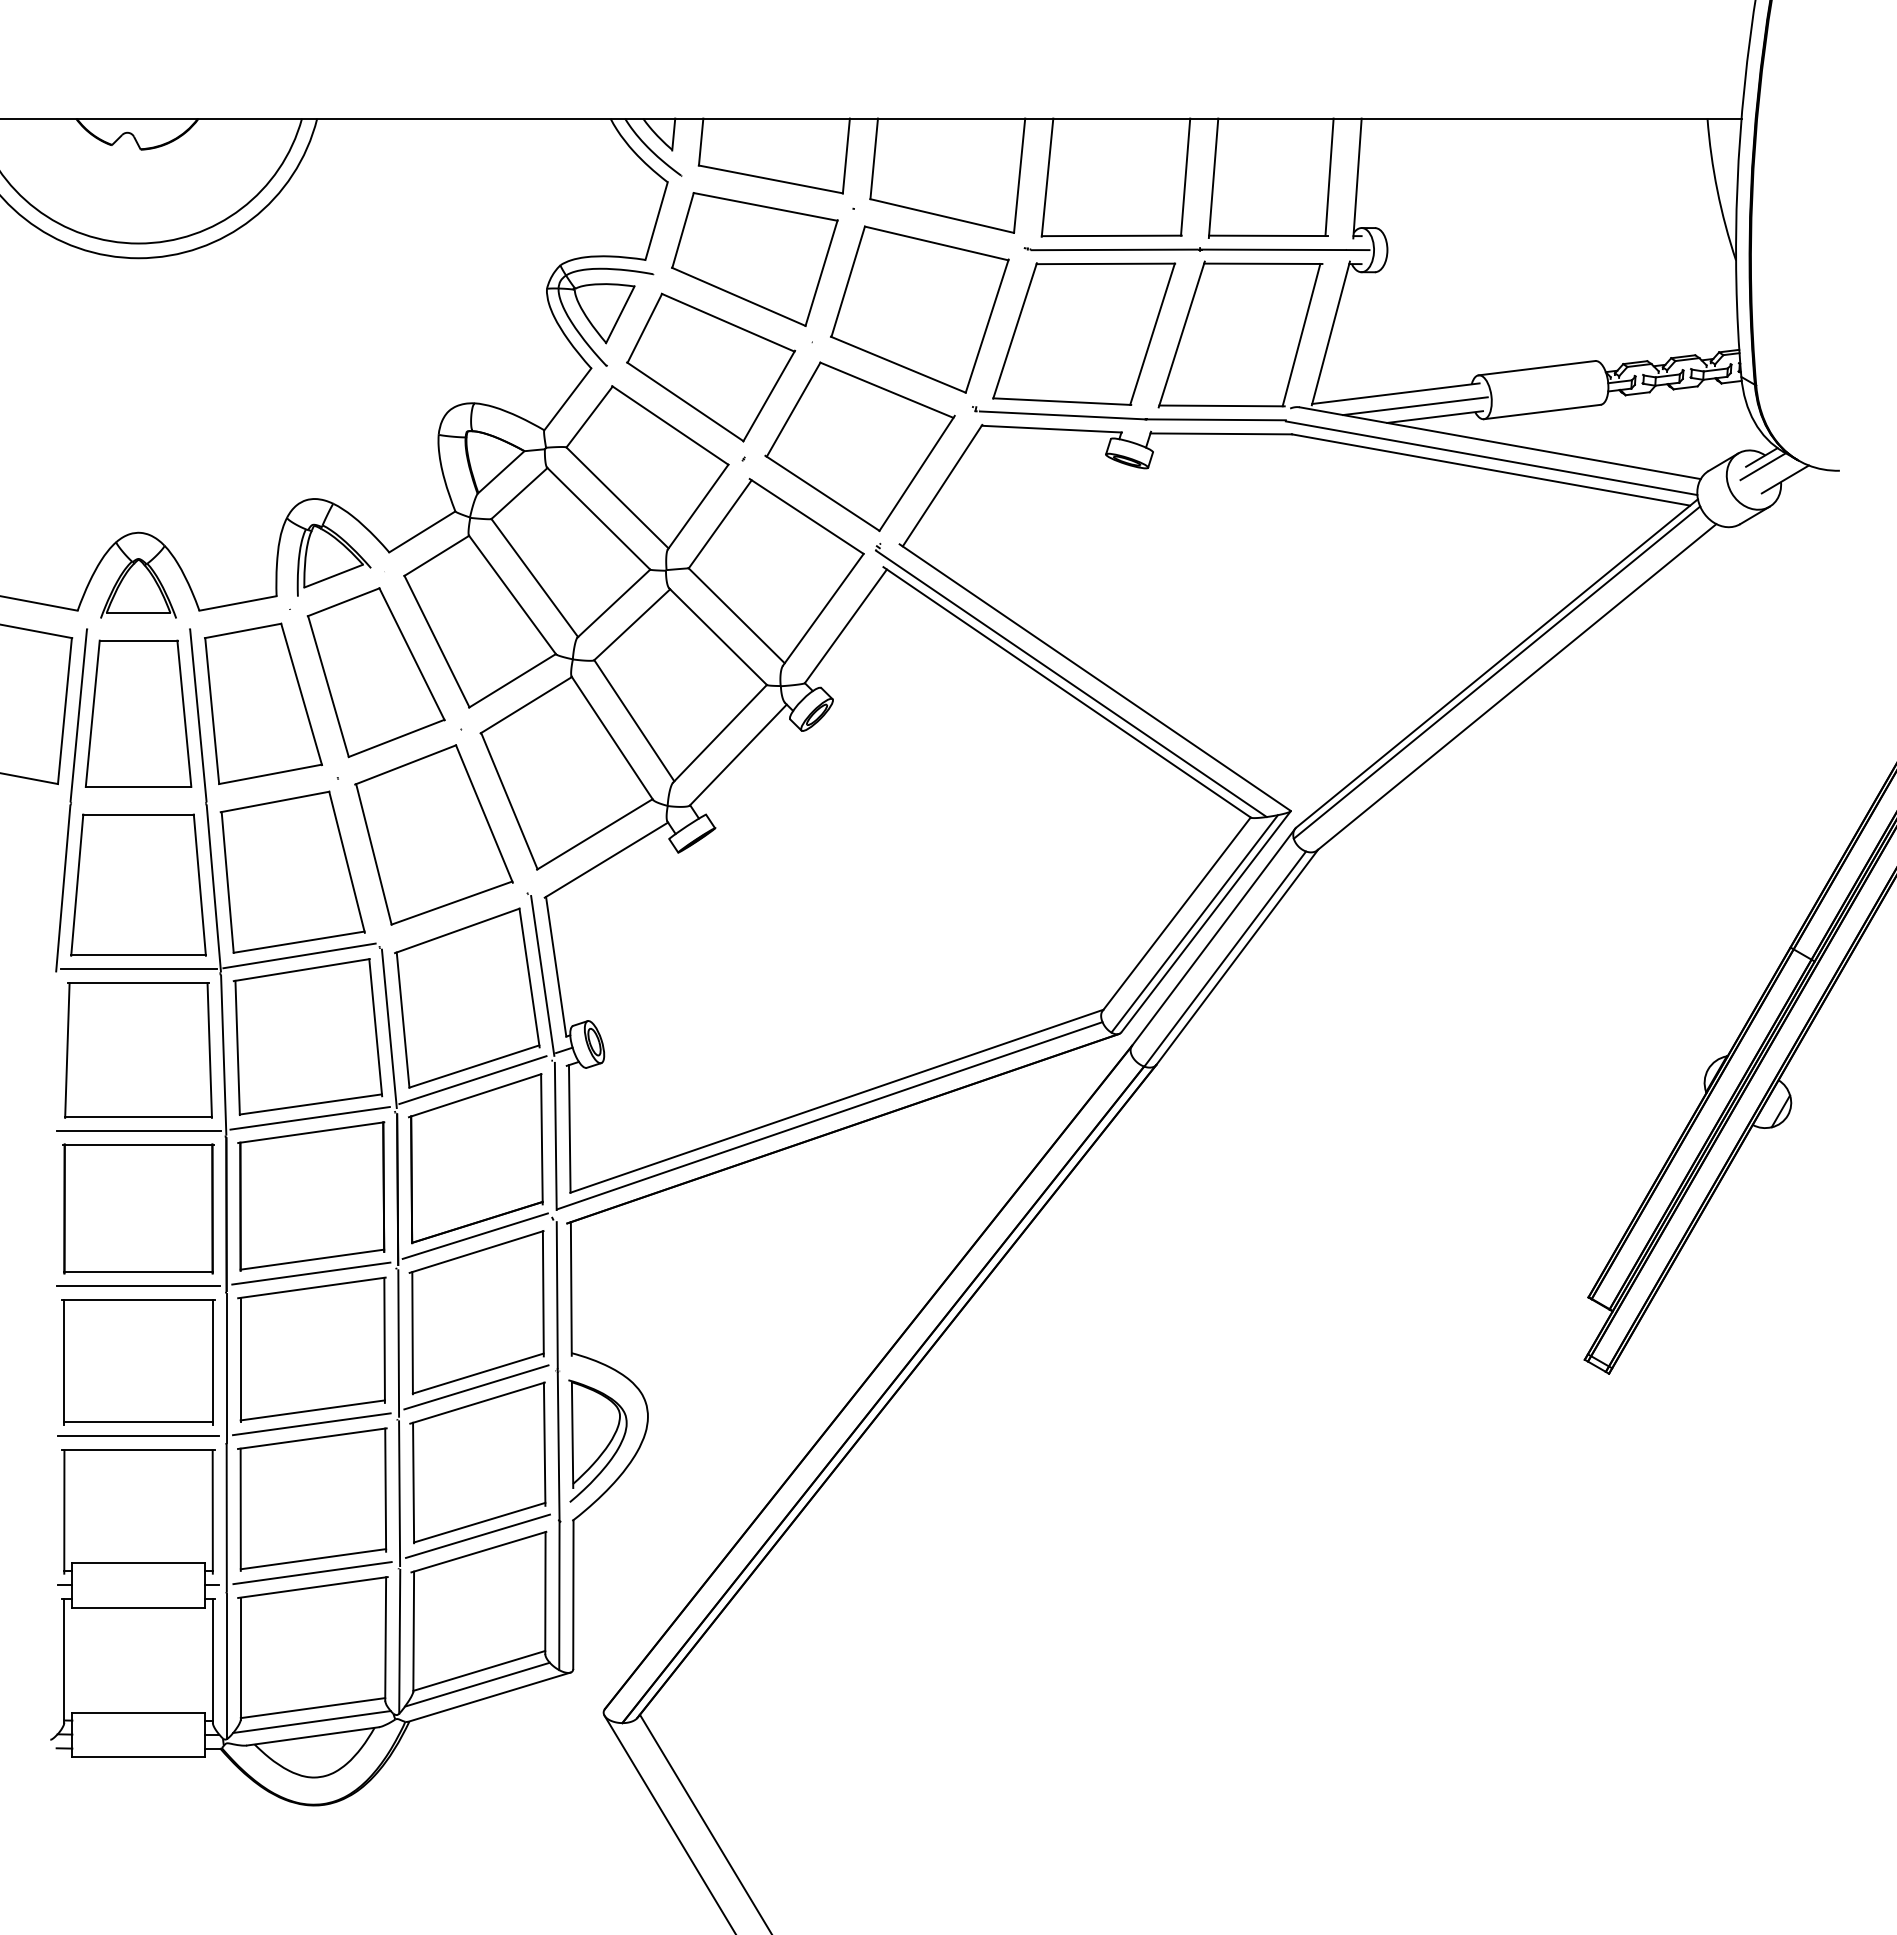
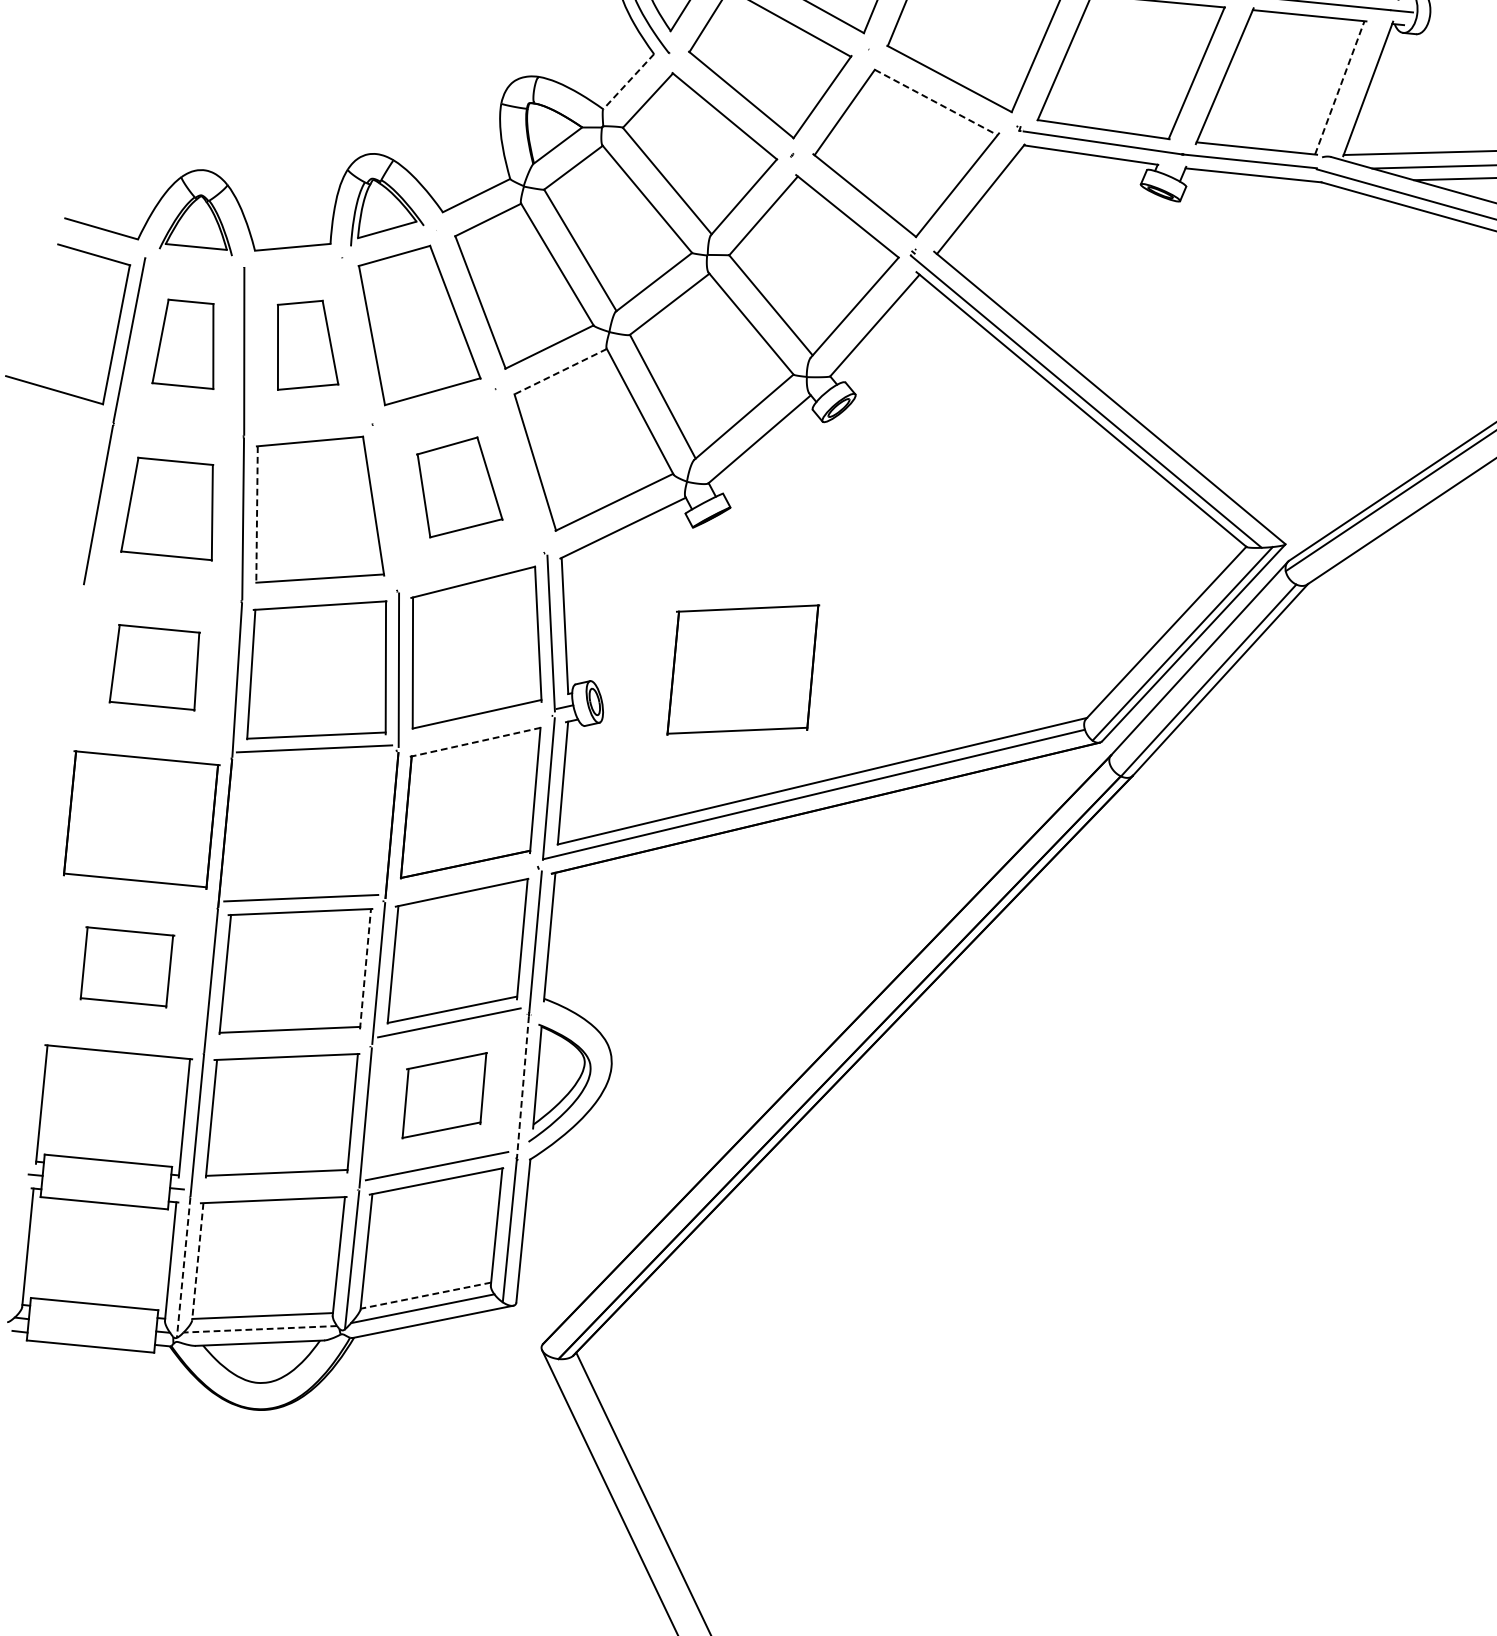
line: (1301, 335) -> (1339, 88), solid -> dashed
line: (887, 390) -> (936, 102), solid -> dashed
line: (567, 399) -> (628, 81), solid -> dashed
part: (263, 703) -> (308, 345), size x0.6
line: (526, 705) -> (560, 372), solid -> dashed
part: (138, 713) -> (186, 343), size x0.6
part: (433, 834) -> (459, 487), size x0.6
line: (227, 882) -> (256, 514), solid -> dashed
part: (138, 884) -> (171, 508), size x0.7
line: (299, 955) -> (319, 591), removed
line: (138, 969) -> (163, 589), removed
part: (138, 1050) -> (155, 667), size x0.6
line: (472, 1080) -> (473, 727), removed
line: (475, 1095) -> (475, 742), solid -> dashed
line: (138, 1130) -> (148, 744), removed
part: (311, 1196) -> (742, 669), moved
line: (474, 1235) -> (461, 876), removed
line: (138, 1285) -> (134, 893), removed
line: (384, 1339) -> (365, 968), solid -> dashed
part: (138, 1362) -> (126, 967), size x0.6
line: (311, 1424) -> (287, 1043), removed
line: (138, 1436) -> (120, 1038), removed
line: (558, 1446) -> (522, 1087), solid -> dashed
part: (477, 1462) -> (443, 1095), size x0.6
line: (312, 1573) -> (274, 1186), removed
line: (240, 1659) -> (197, 1262), solid -> dashed
line: (226, 1666) -> (183, 1268), solid -> dashed
line: (479, 1670) -> (426, 1295), solid -> dashed
line: (311, 1722) -> (259, 1329), solid -> dashed

